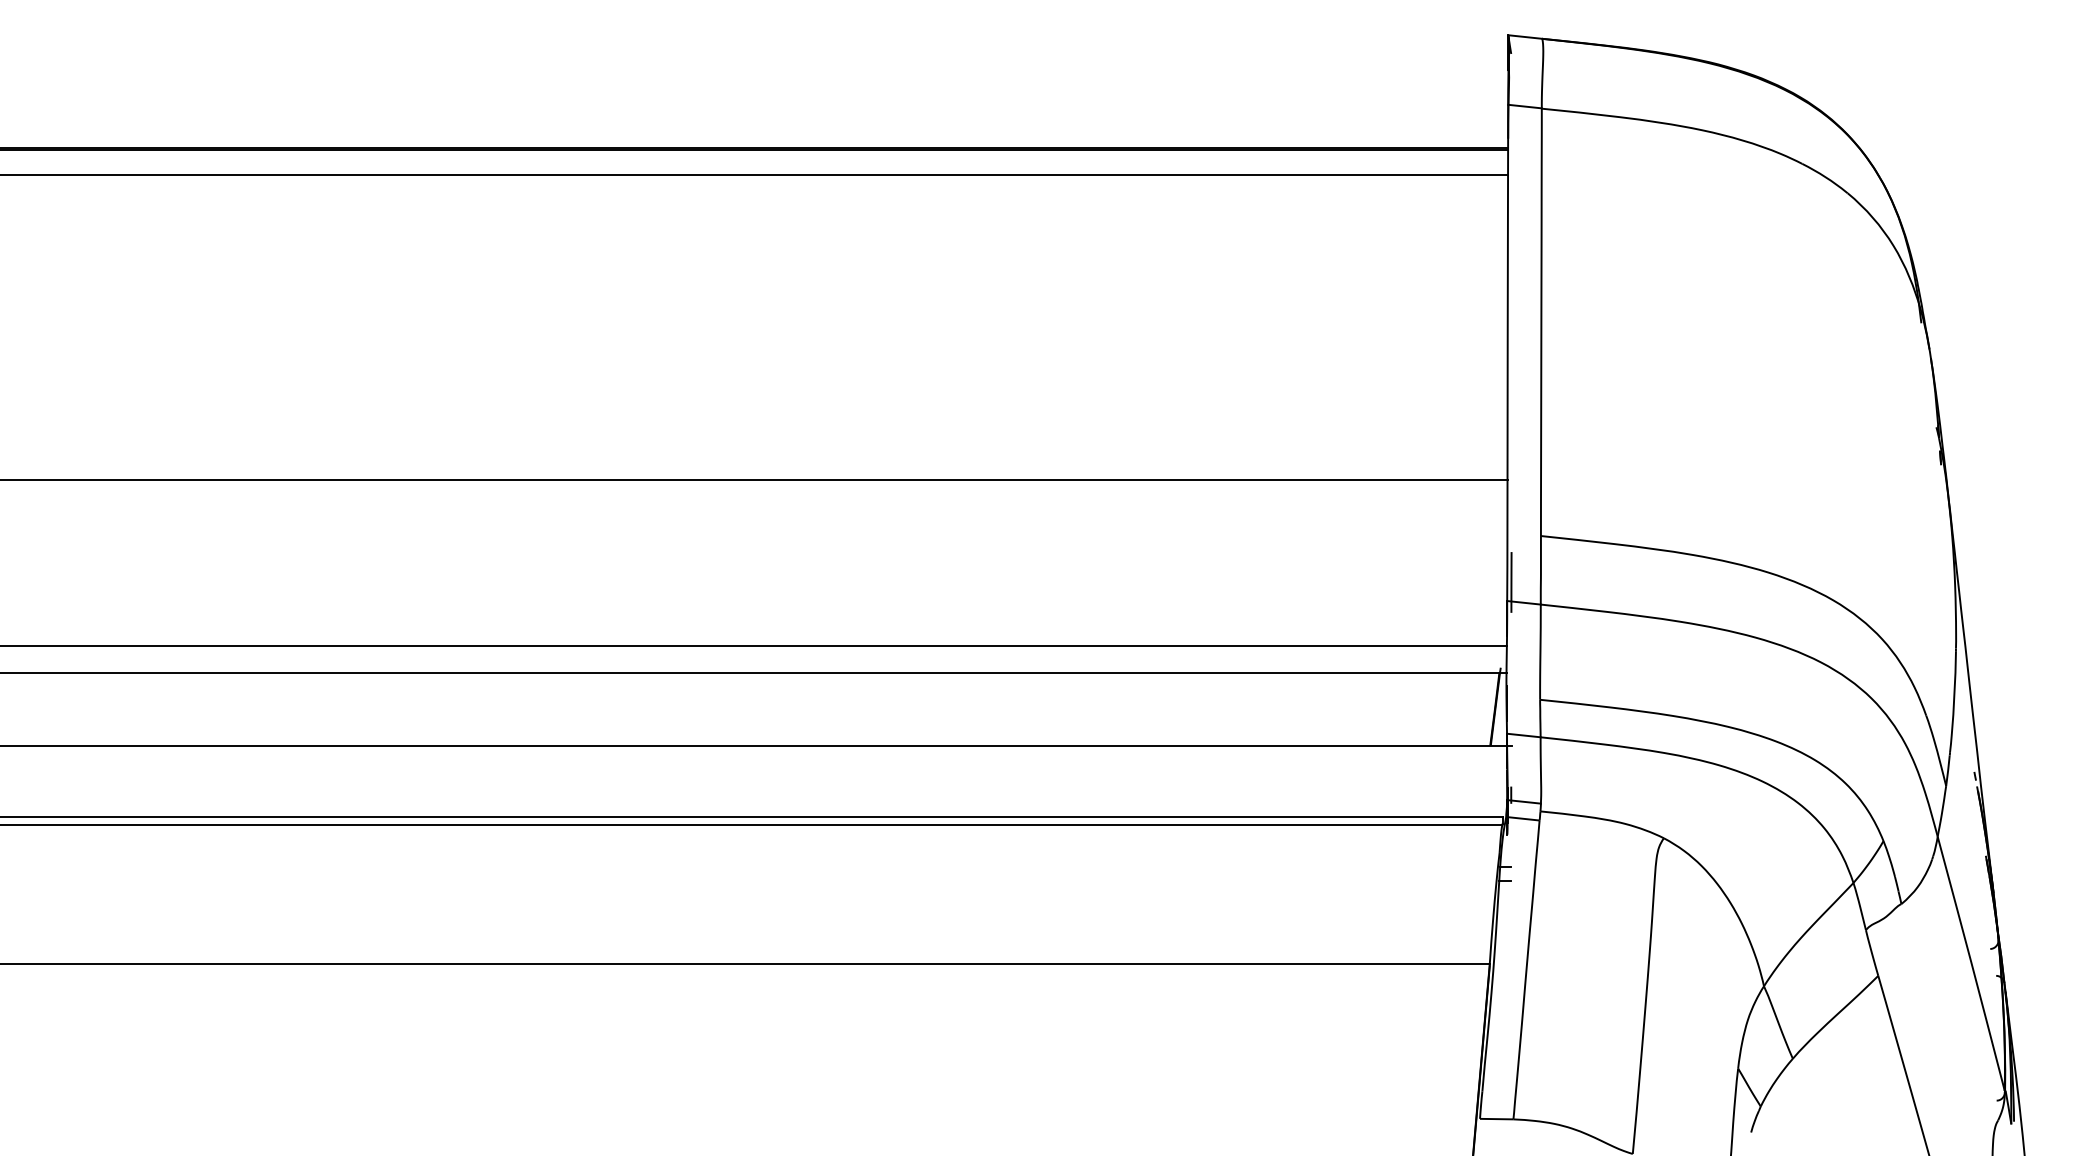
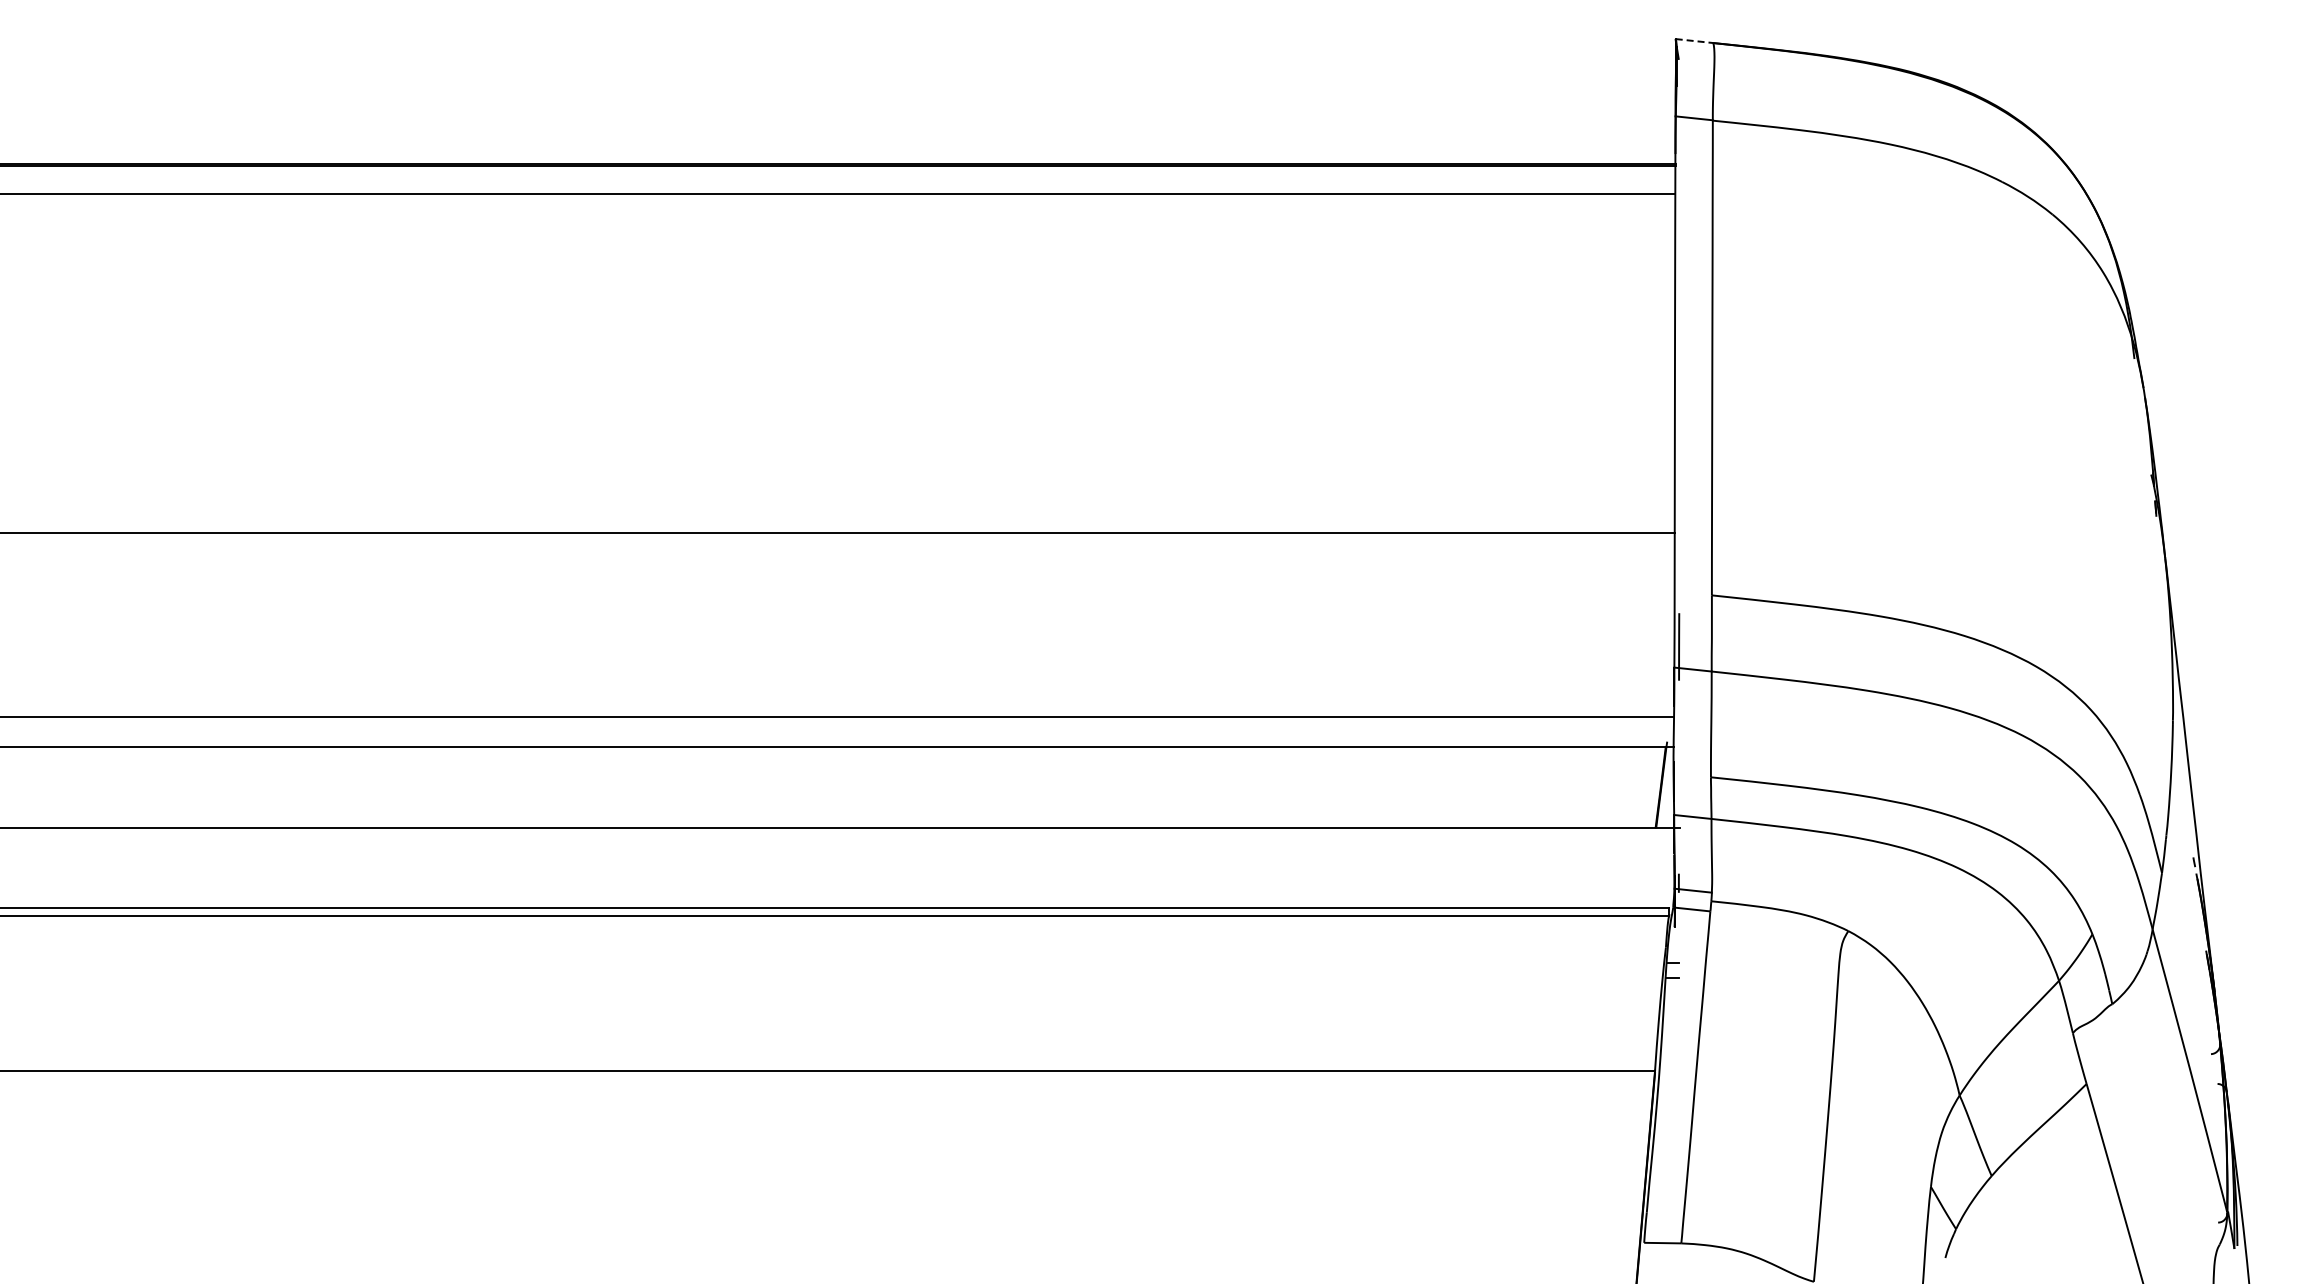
line: (1525, 37) -> (1694, 41), solid -> dashed

